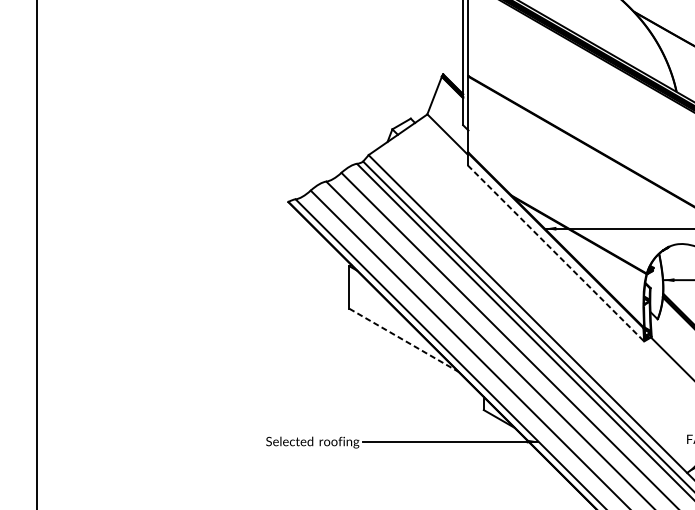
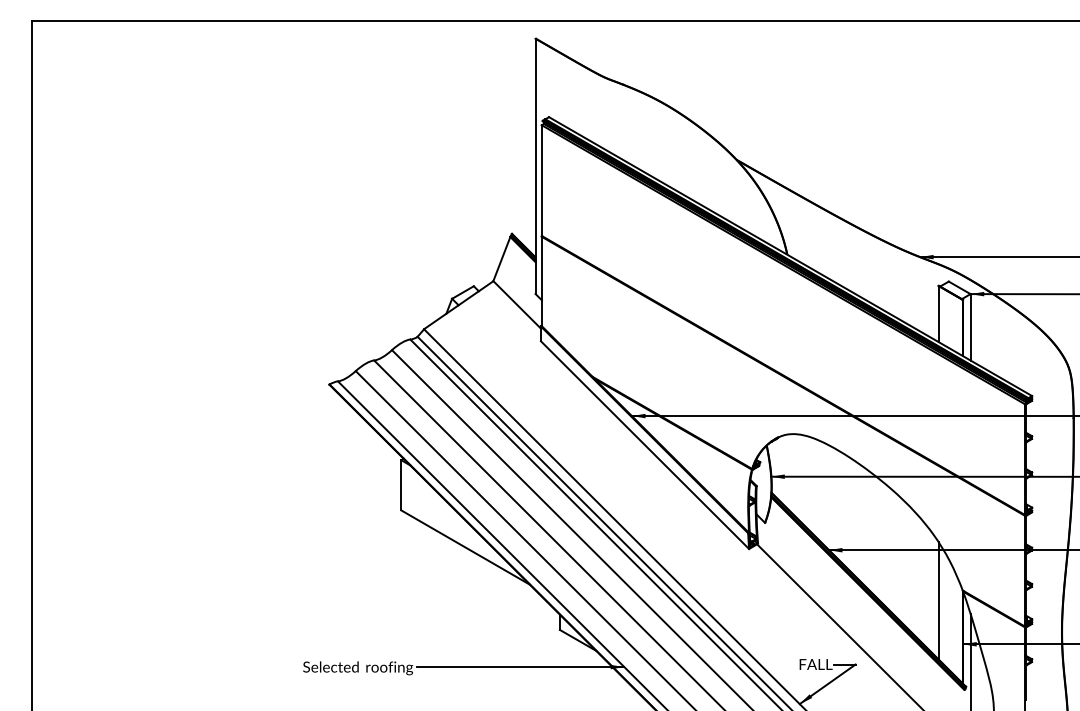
line: (556, 253) -> (645, 445), dashed -> solid
line: (404, 340) -> (466, 547), dashed -> solid

